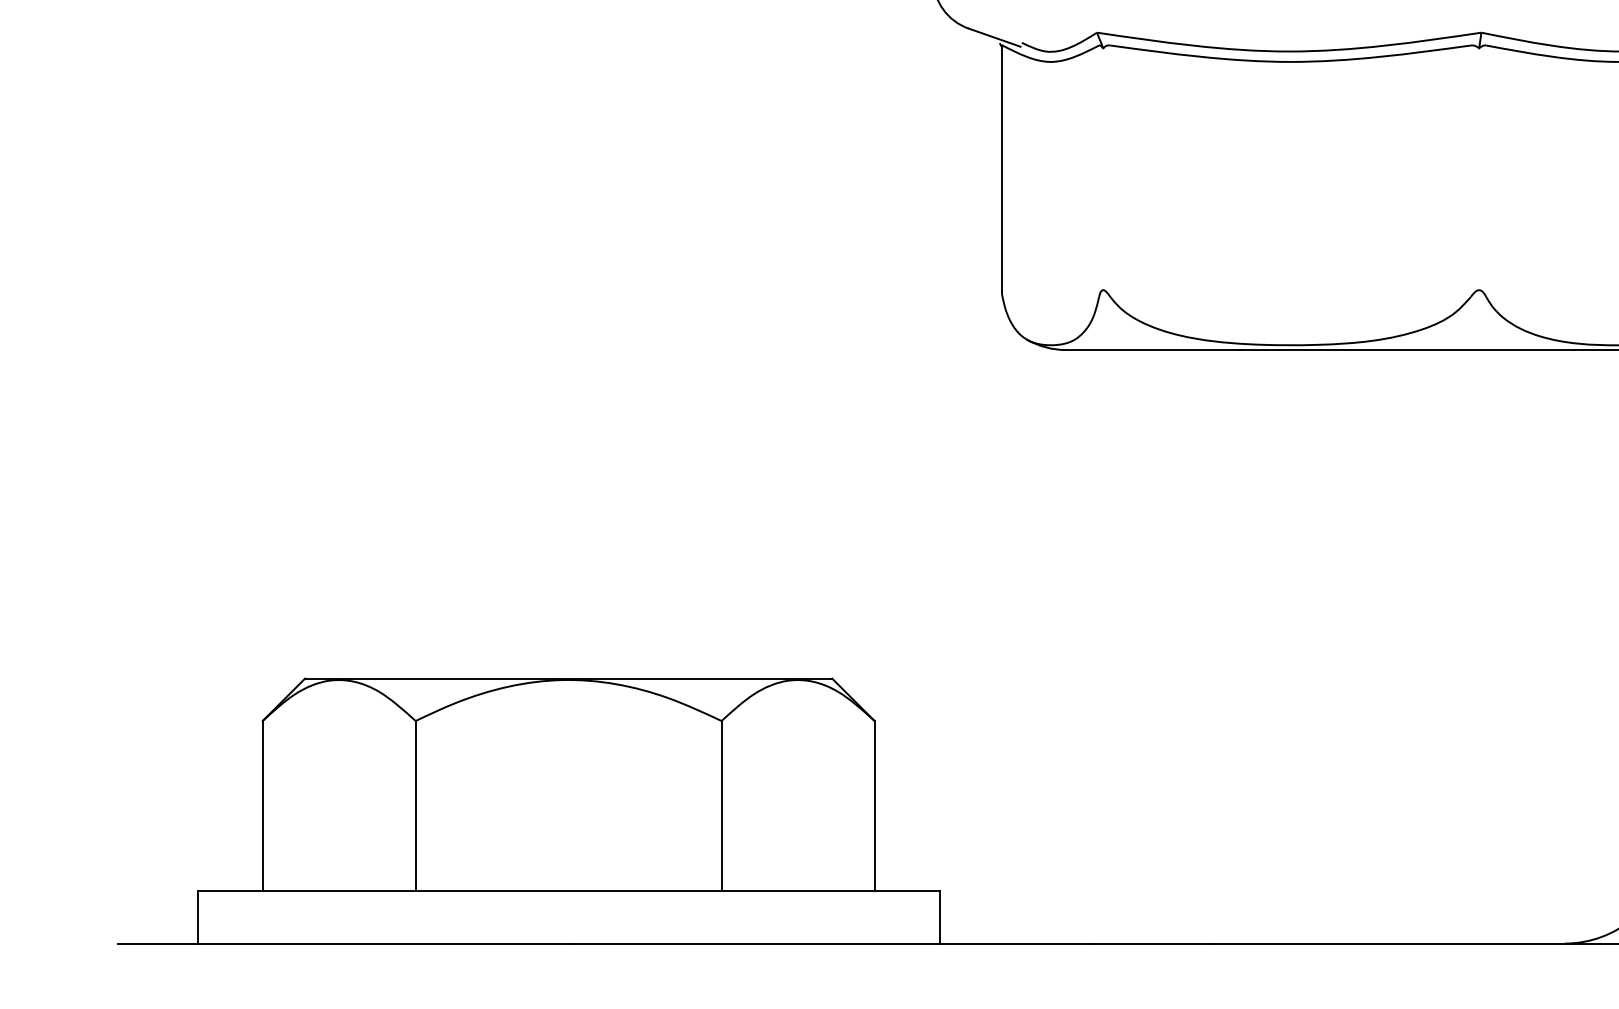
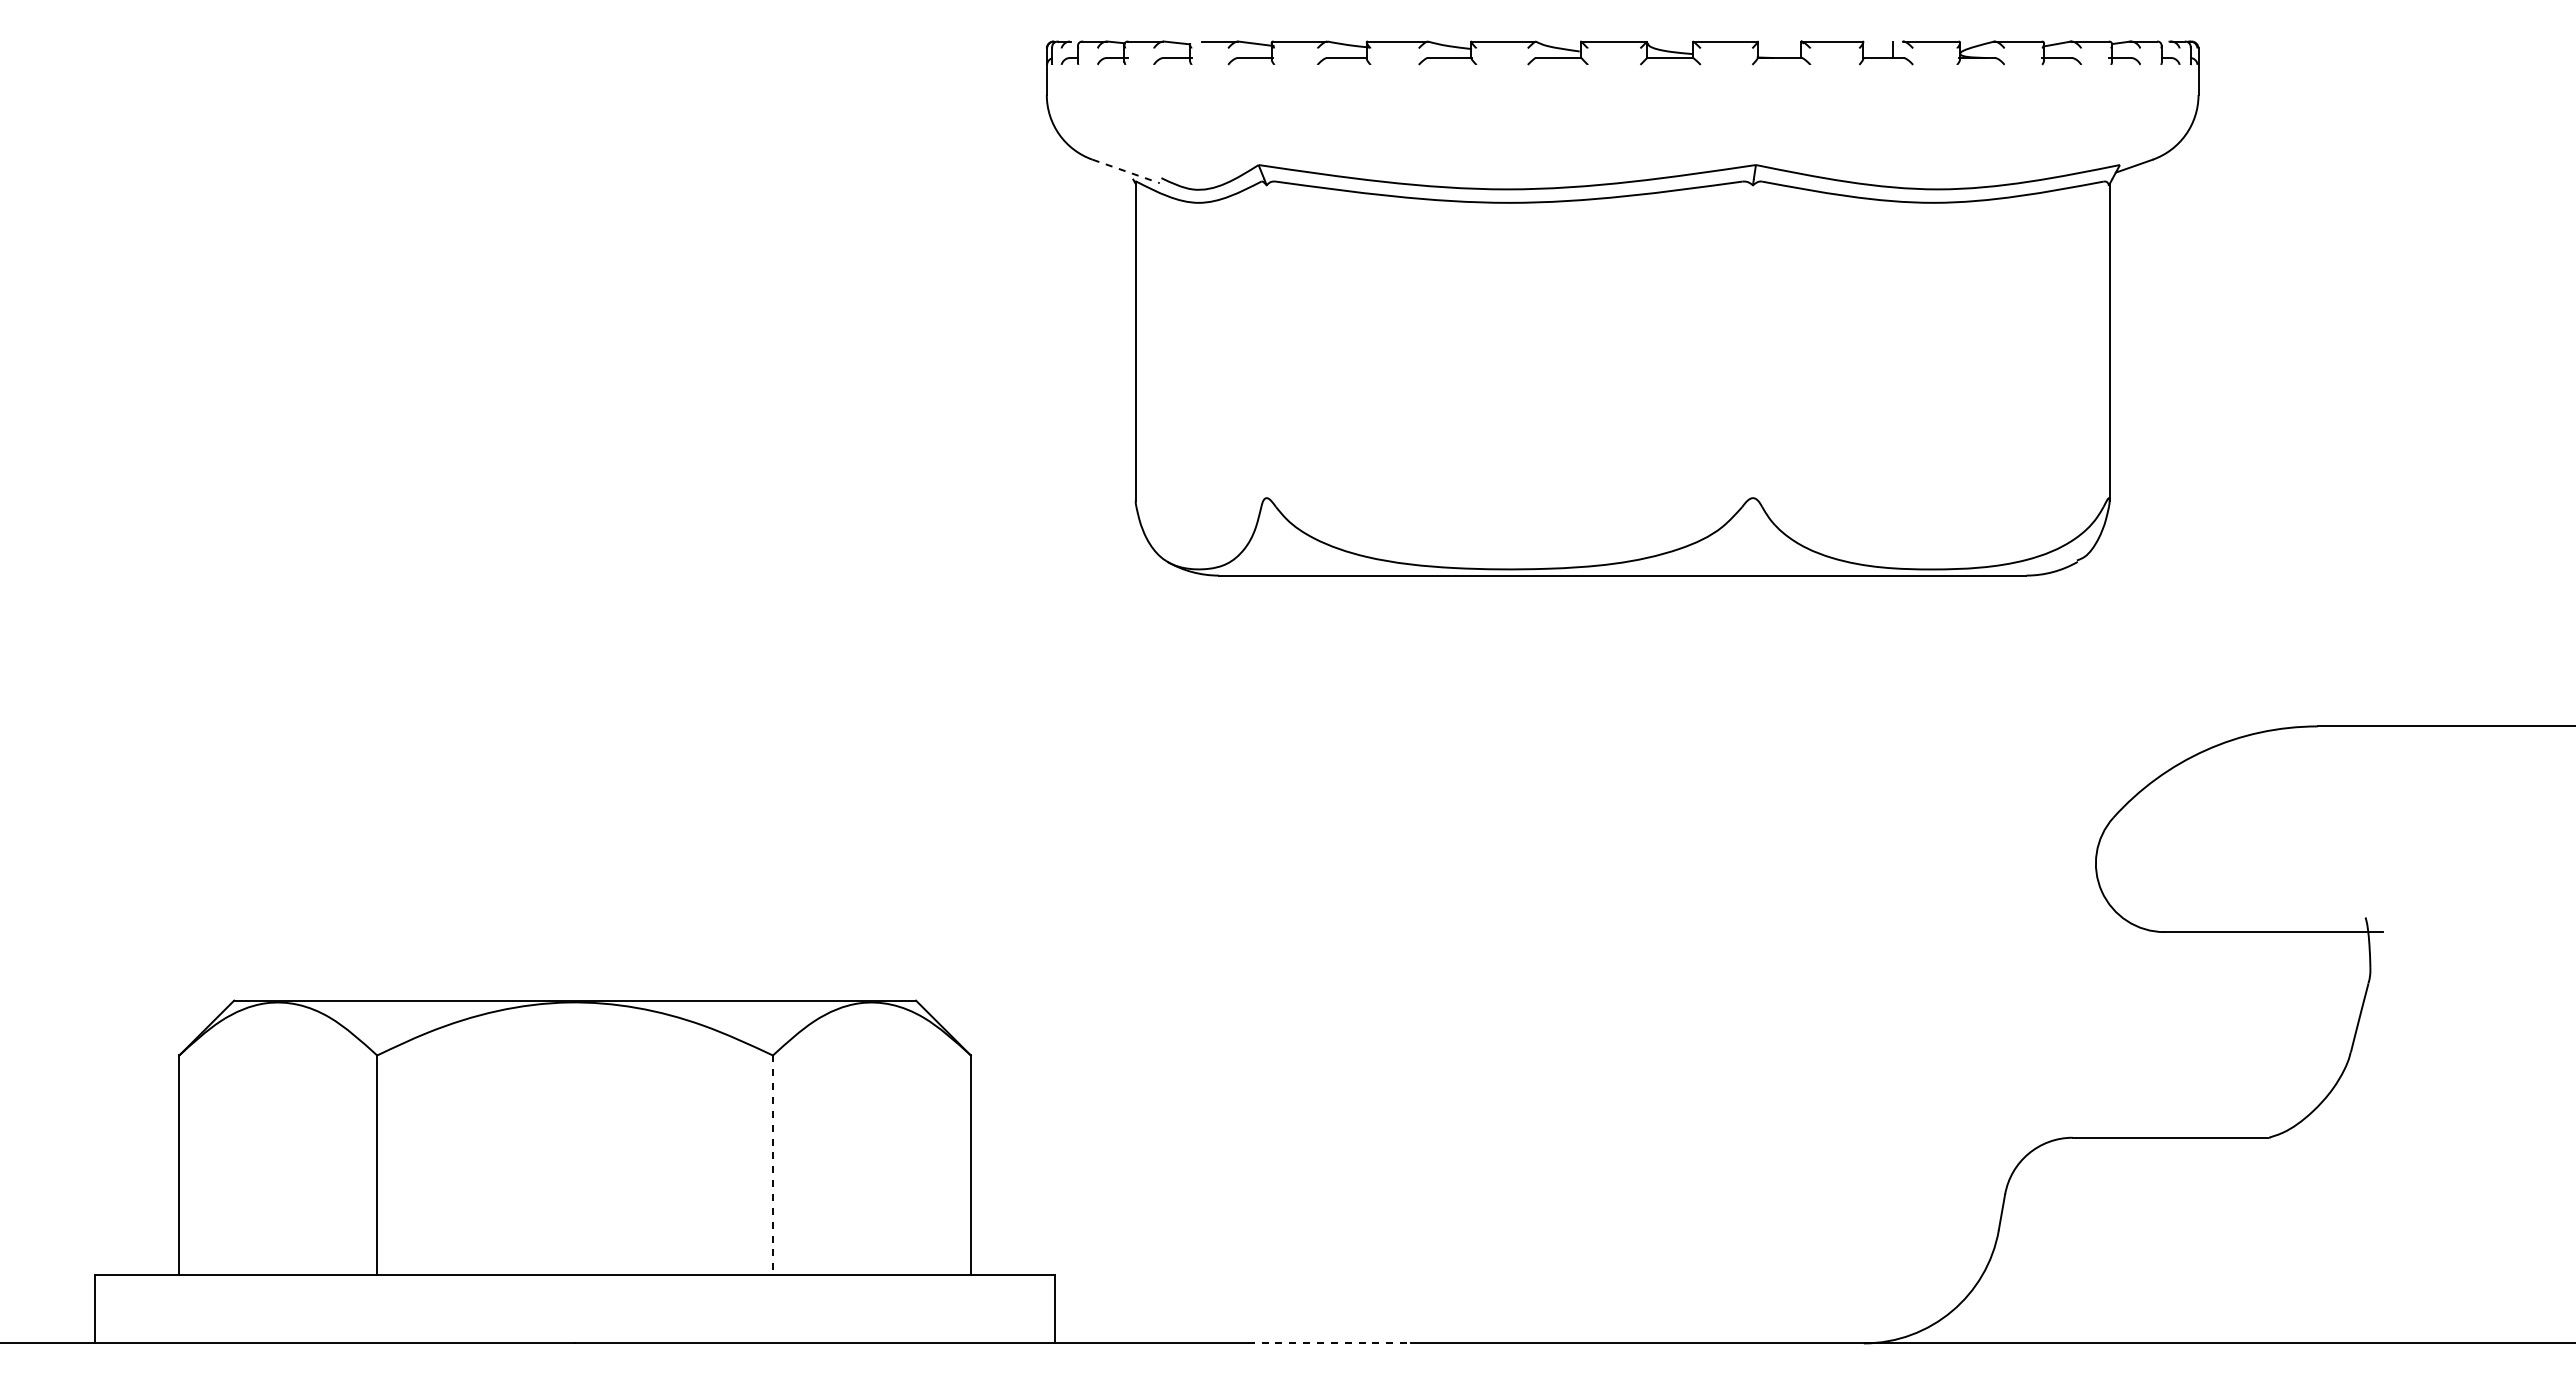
line: (994, 37) -> (1126, 171), solid -> dashed
line: (722, 806) -> (773, 1165), solid -> dashed
line: (1151, 943) -> (1329, 1343), solid -> dashed

